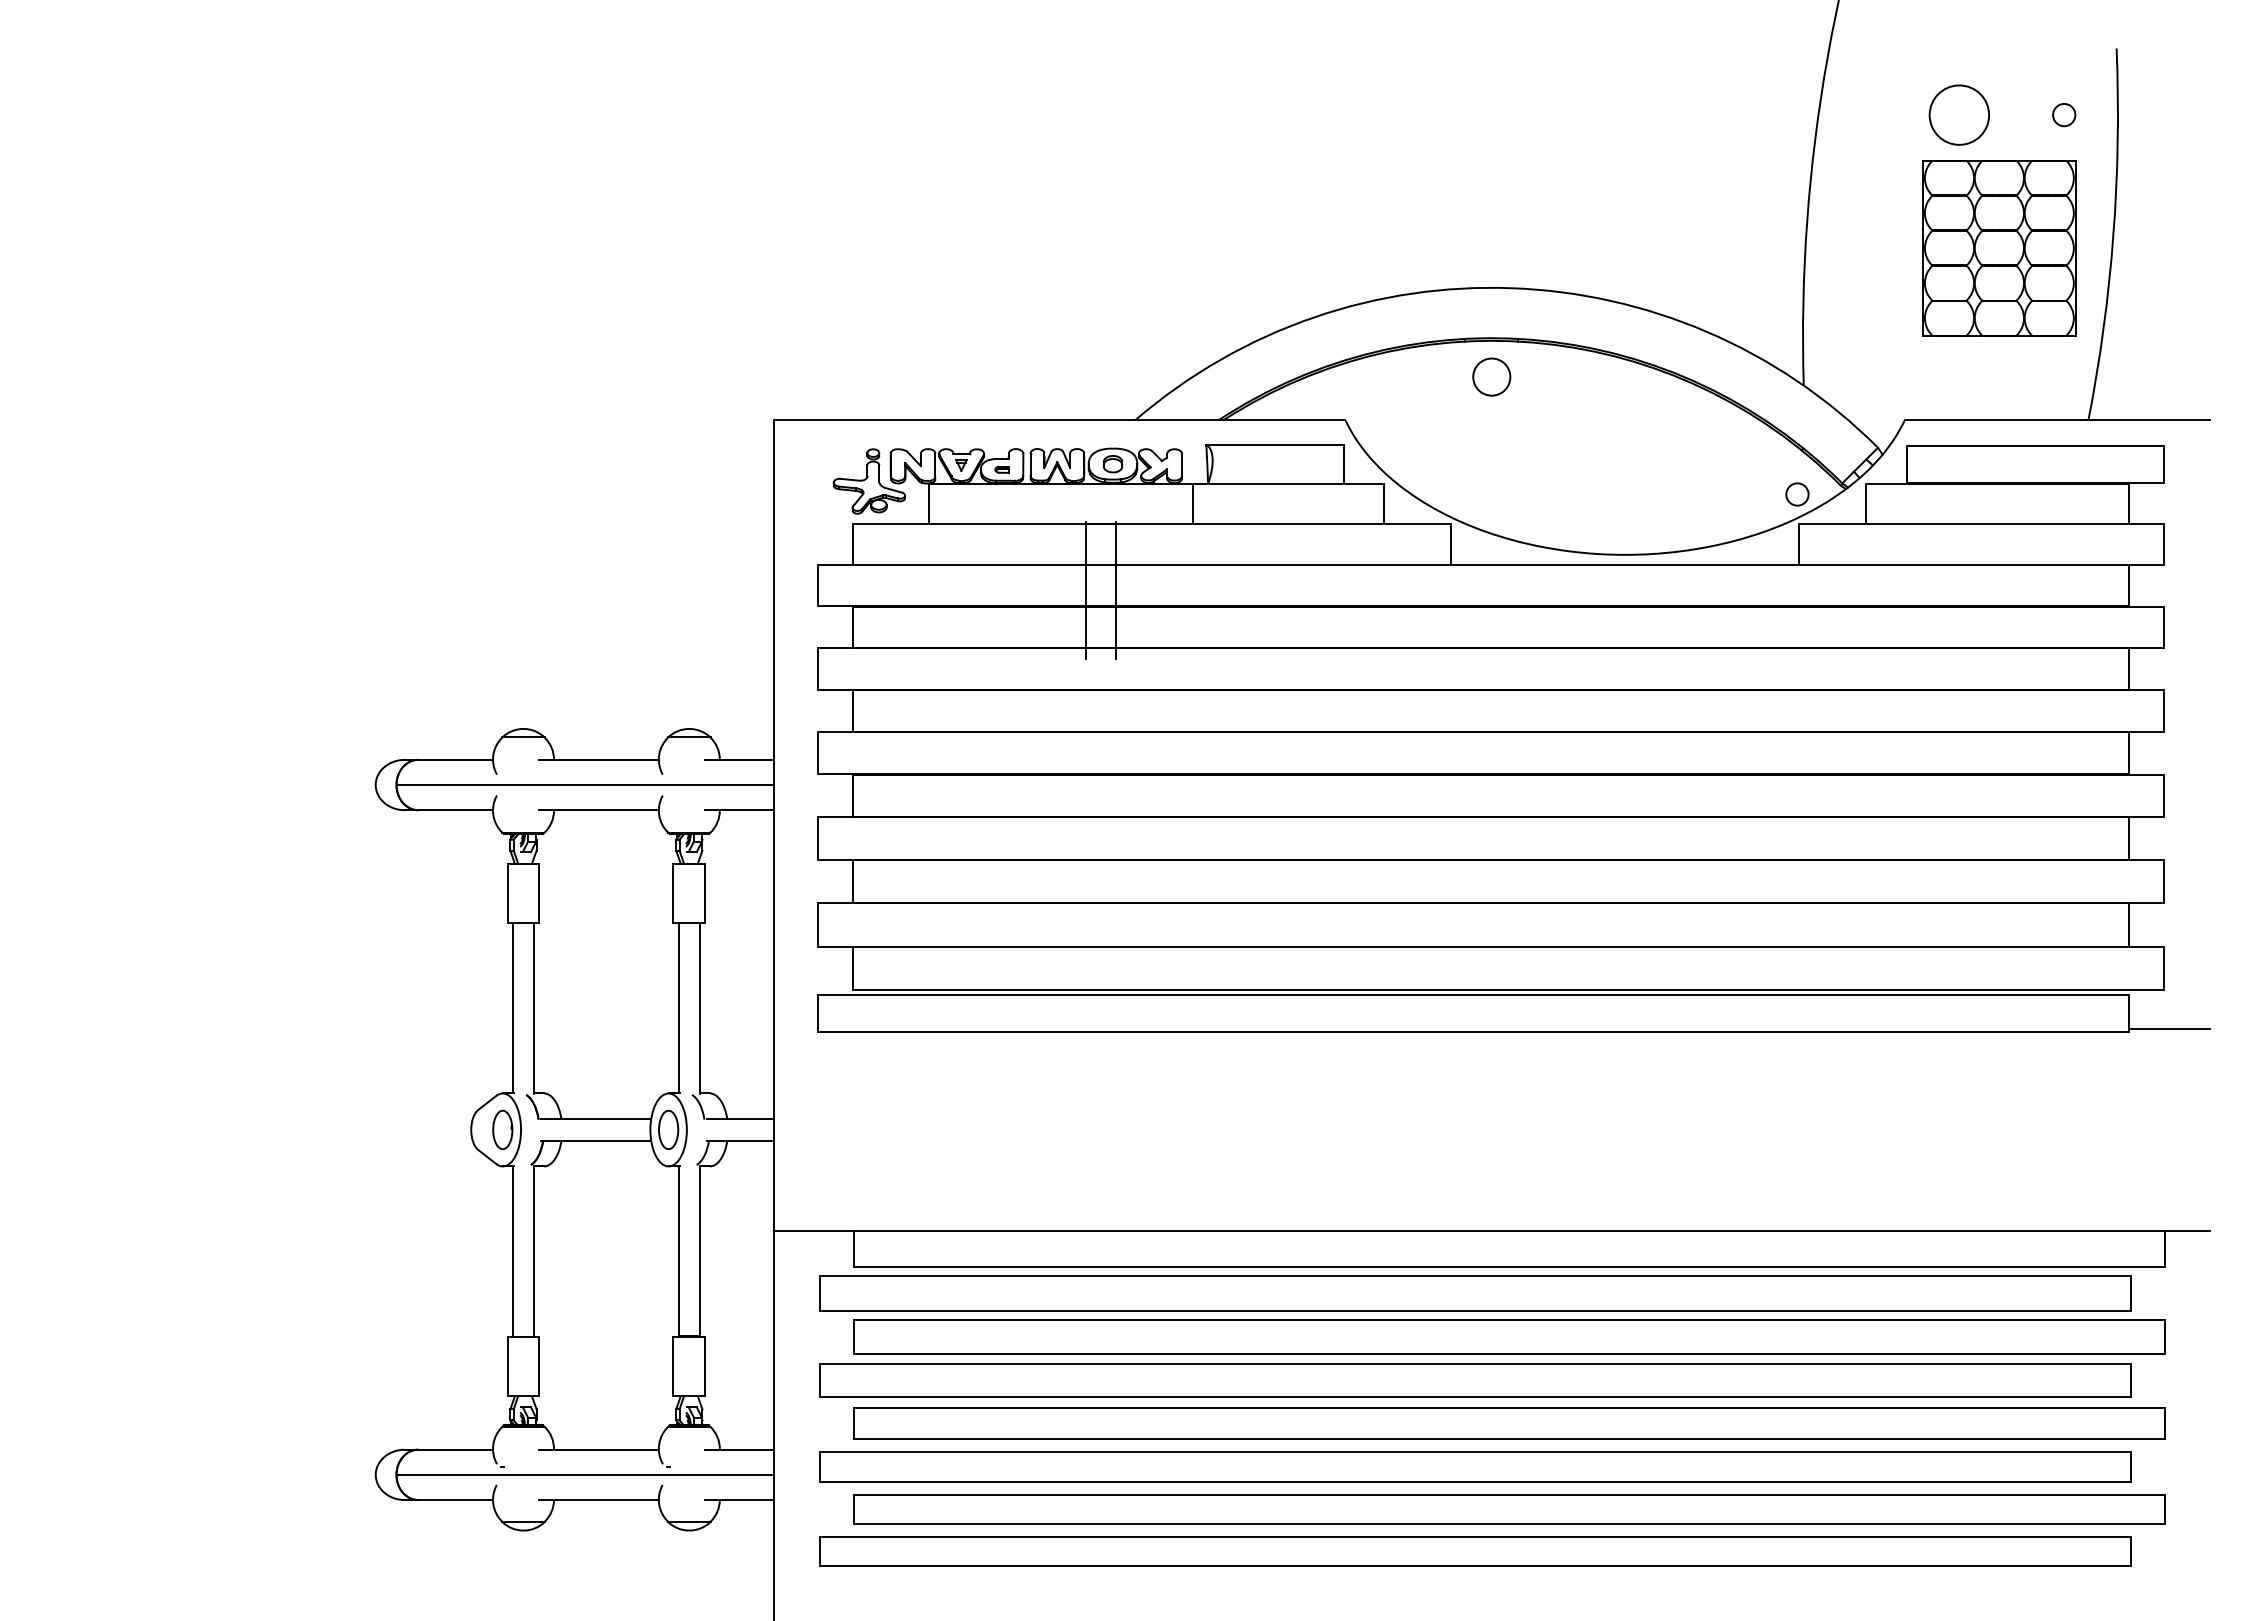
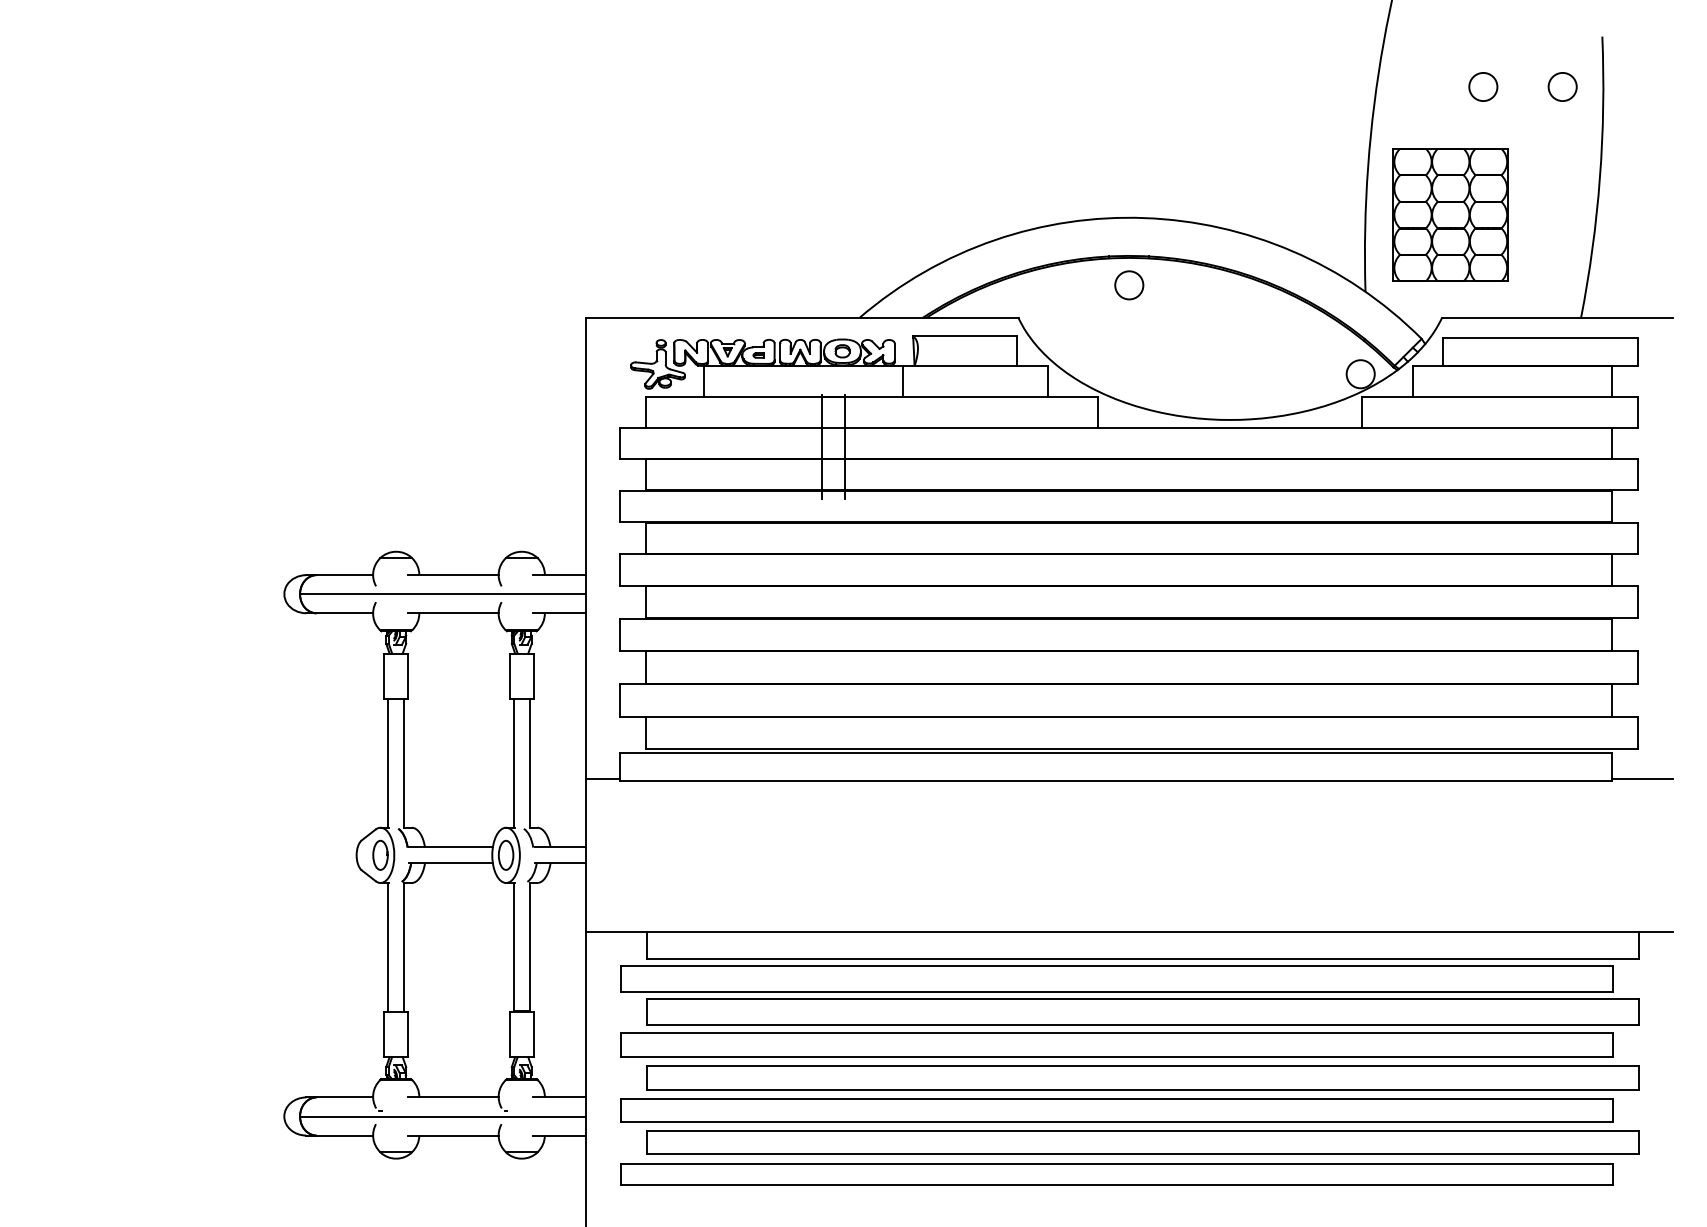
circle: (1959, 114) -> (1483, 86), size x0.62
circle: (2063, 114) -> (1562, 86), size x1.67
part: (1999, 248) -> (1450, 215), moved
circle: (1797, 494) -> (1360, 374), size x1.67
line: (795, 1029) -> (602, 779), added

